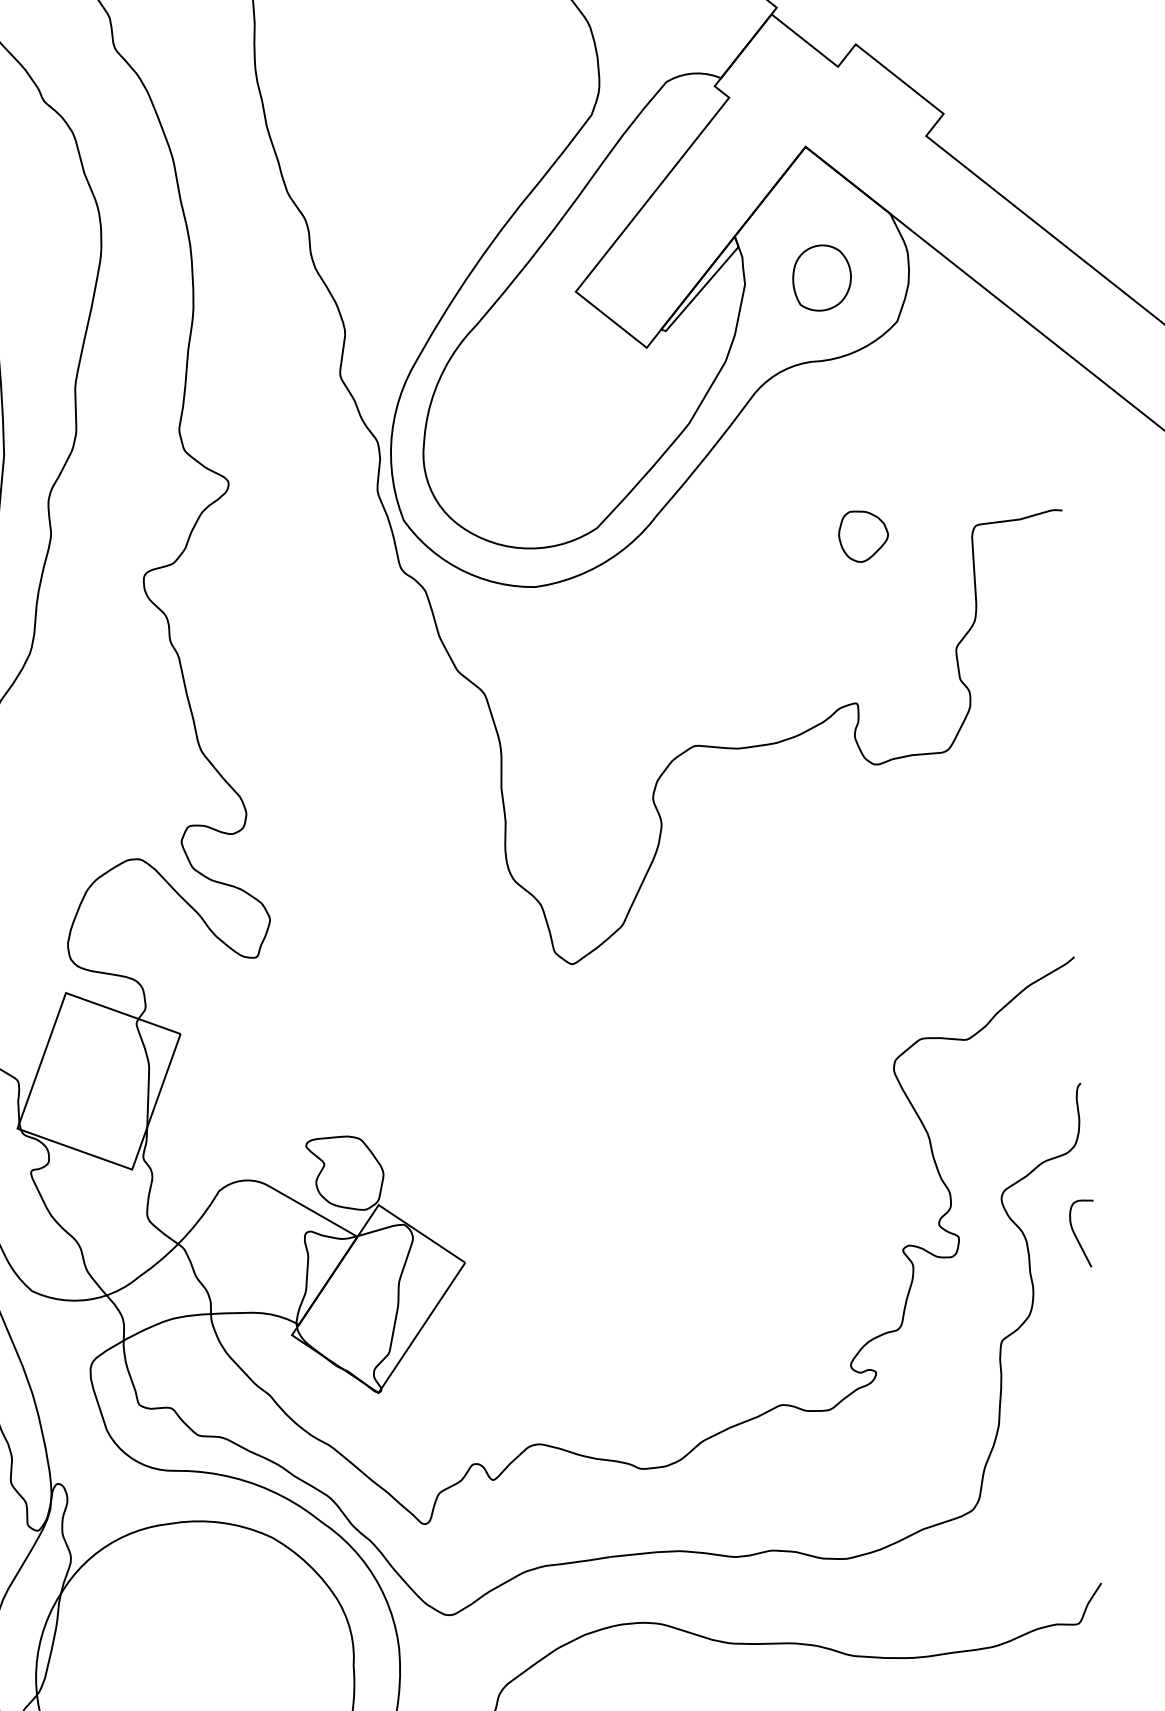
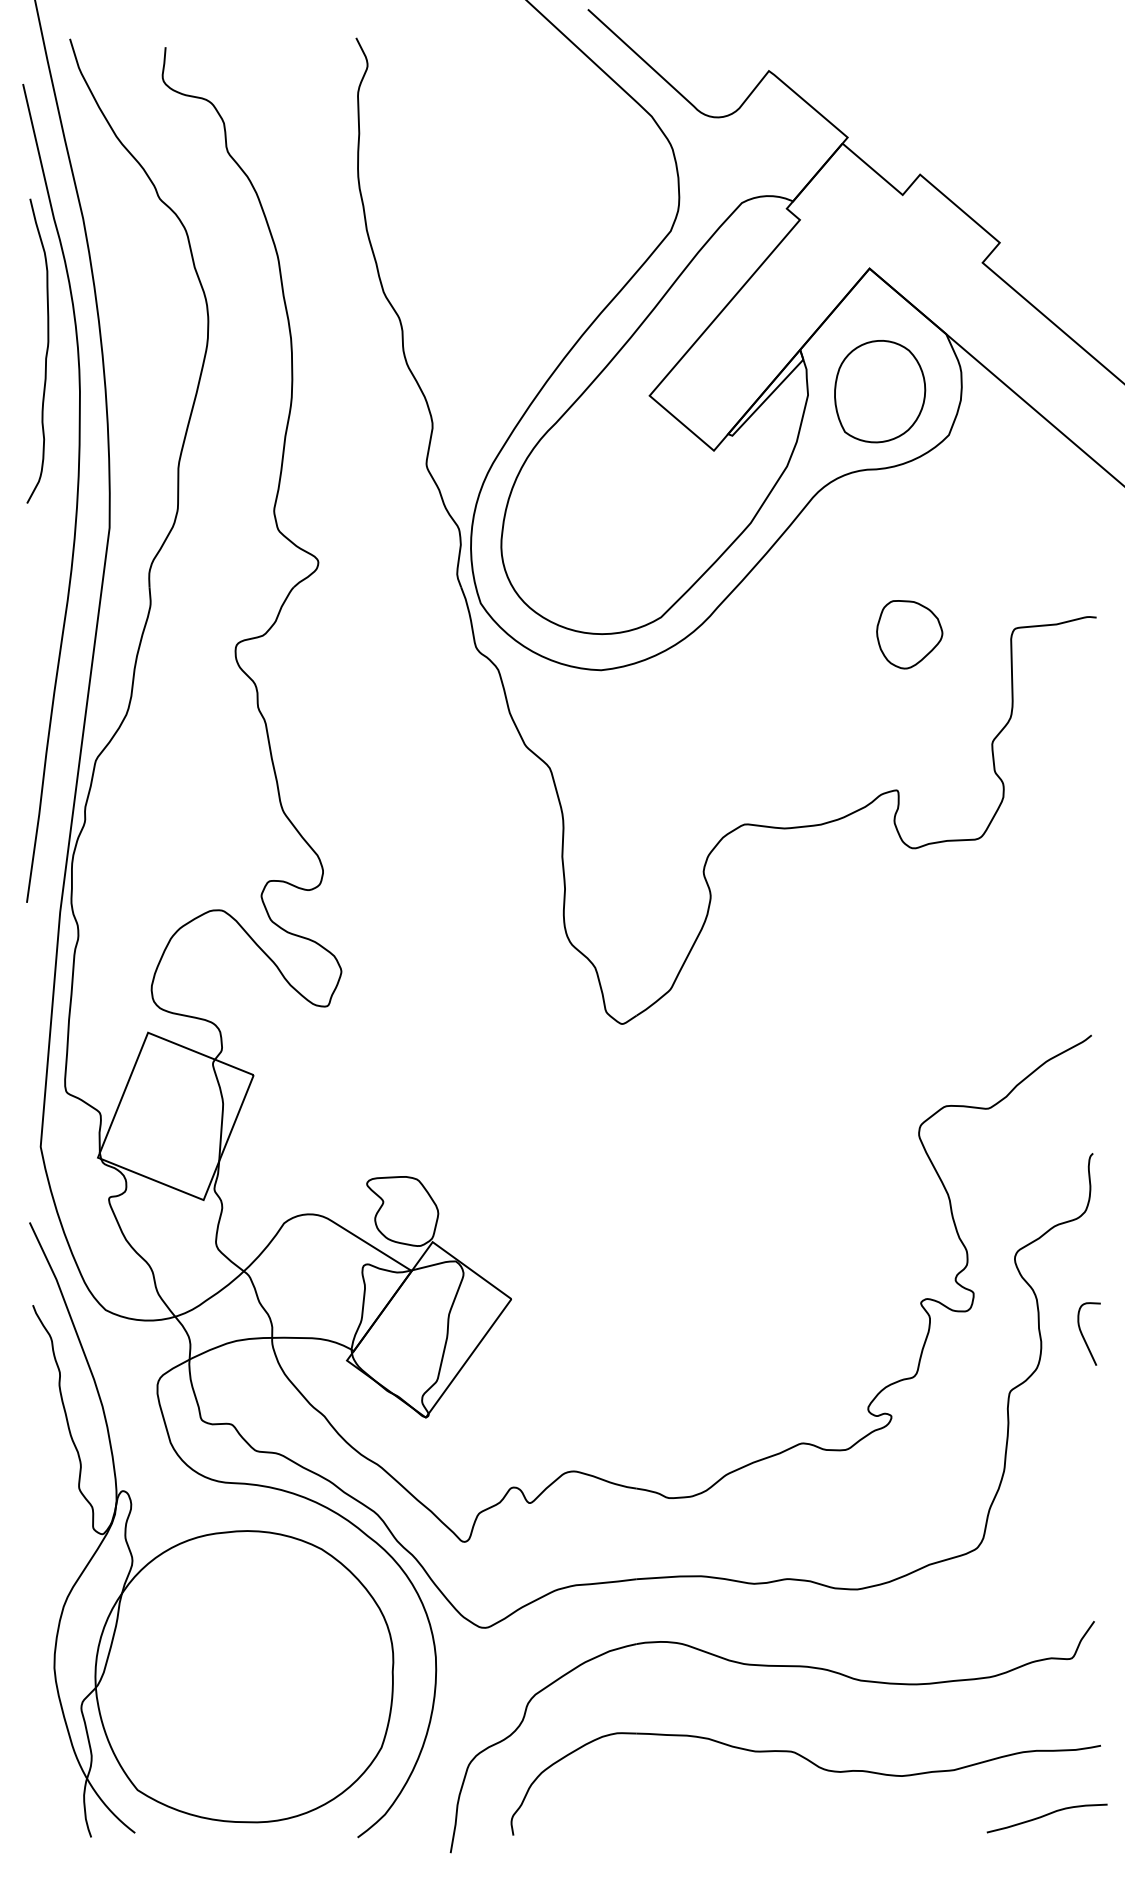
part: (822, 277) -> (880, 391), size x1.67
part: (863, 536) -> (909, 634), size x1.43
curve: (1076, 1235) -> (1083, 1335), moved

